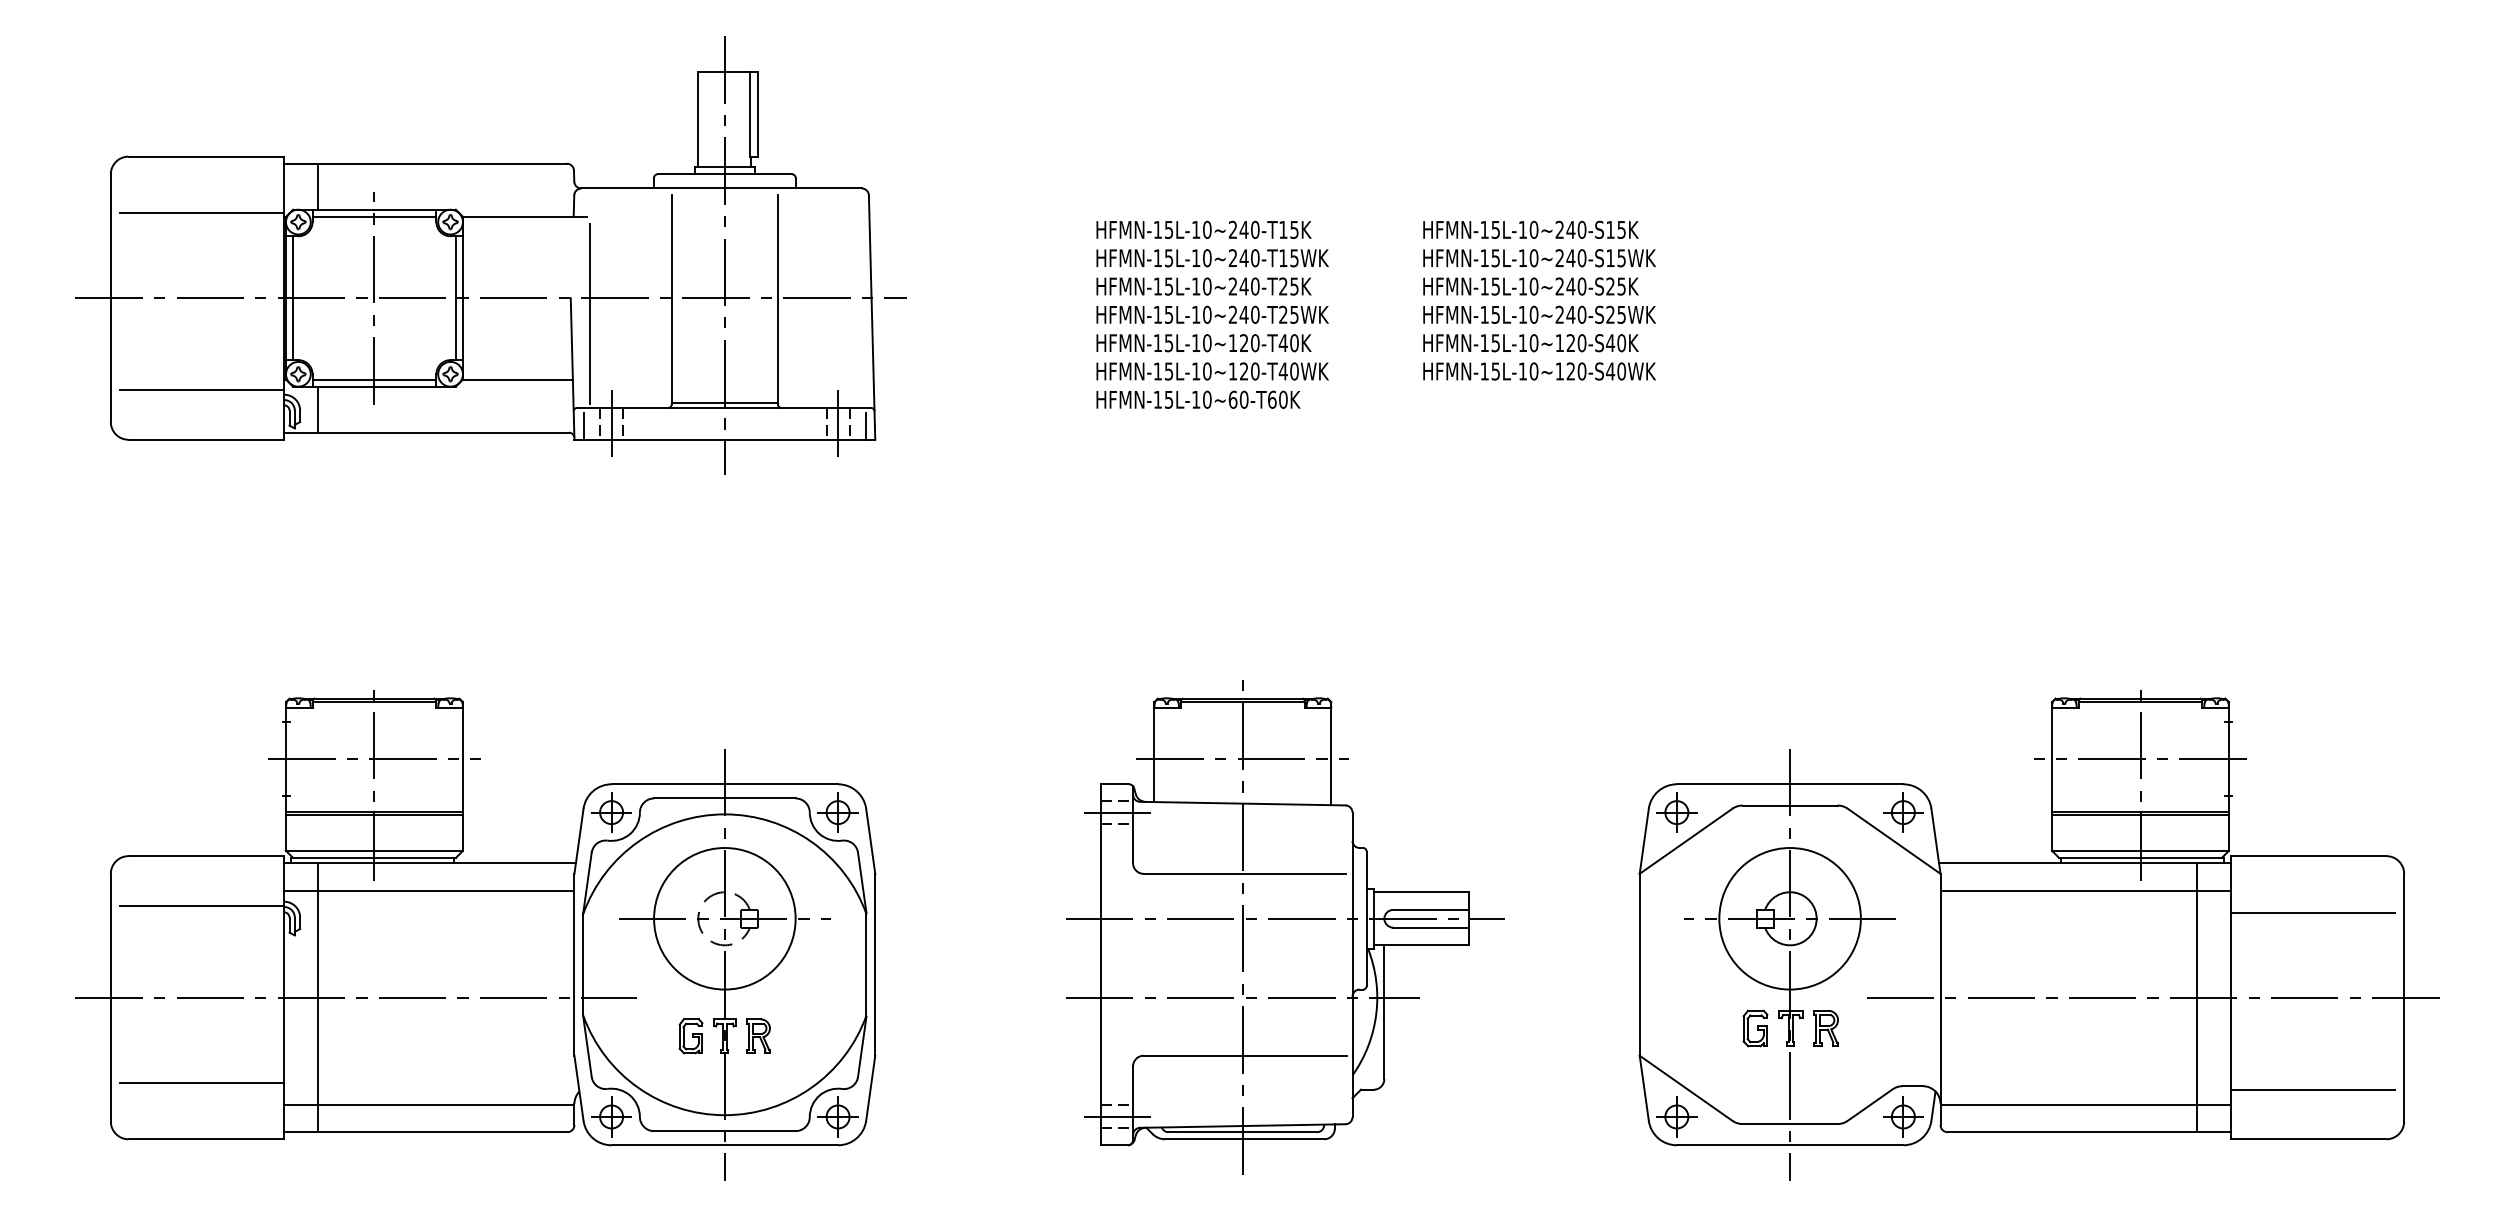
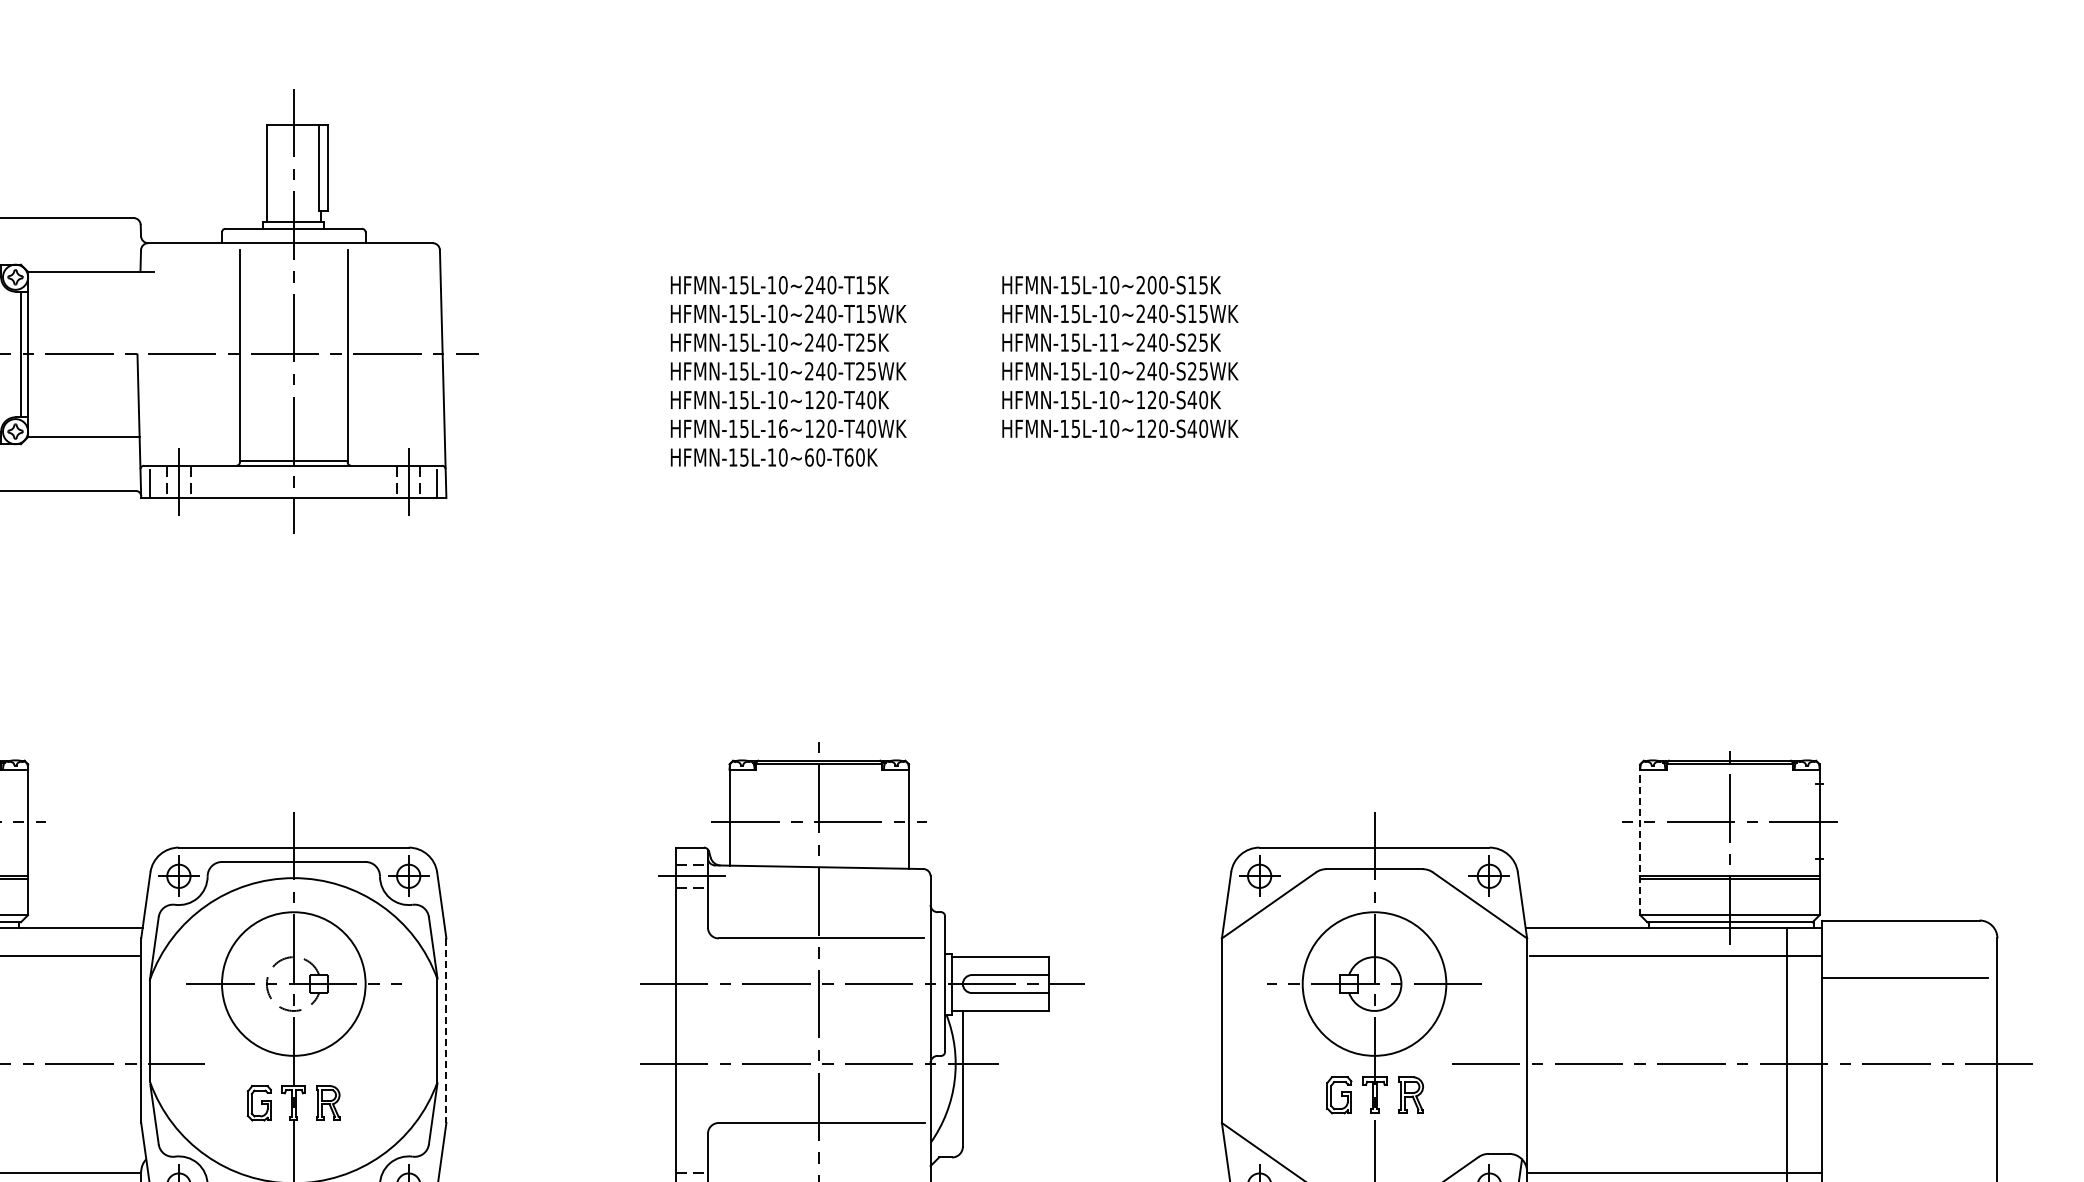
text: (1570, 229) -> (1151, 284), HFMN-15L-10~240-S15K -> HFMN-15L-10~200-S15K
text: (1533, 286) -> (1114, 342), HFMN-15L-10~240-S25K -> HFMN-15L-11~240-S25K
line: (589, 313) -> (156, 369), removed
text: (1207, 371) -> (783, 428), HFMN-15L-10~120-T40WK -> HFMN-15L-16~120-T40WK
line: (2052, 777) -> (1640, 840), solid -> dashed
line: (875, 964) -> (446, 1030), solid -> dashed
line: (2312, 1089) -> (1904, 1157), removed

